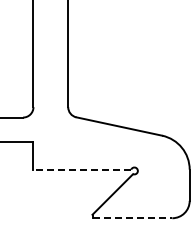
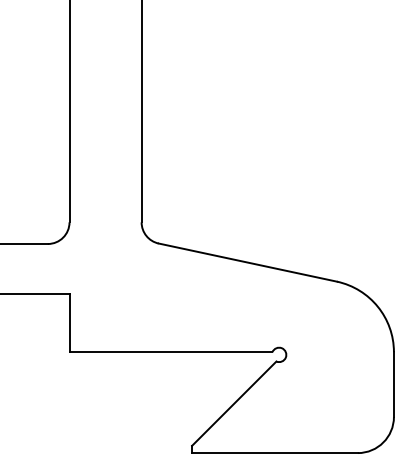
line: (82, 169) -> (171, 351), dashed -> solid
line: (132, 218) -> (275, 453), dashed -> solid

